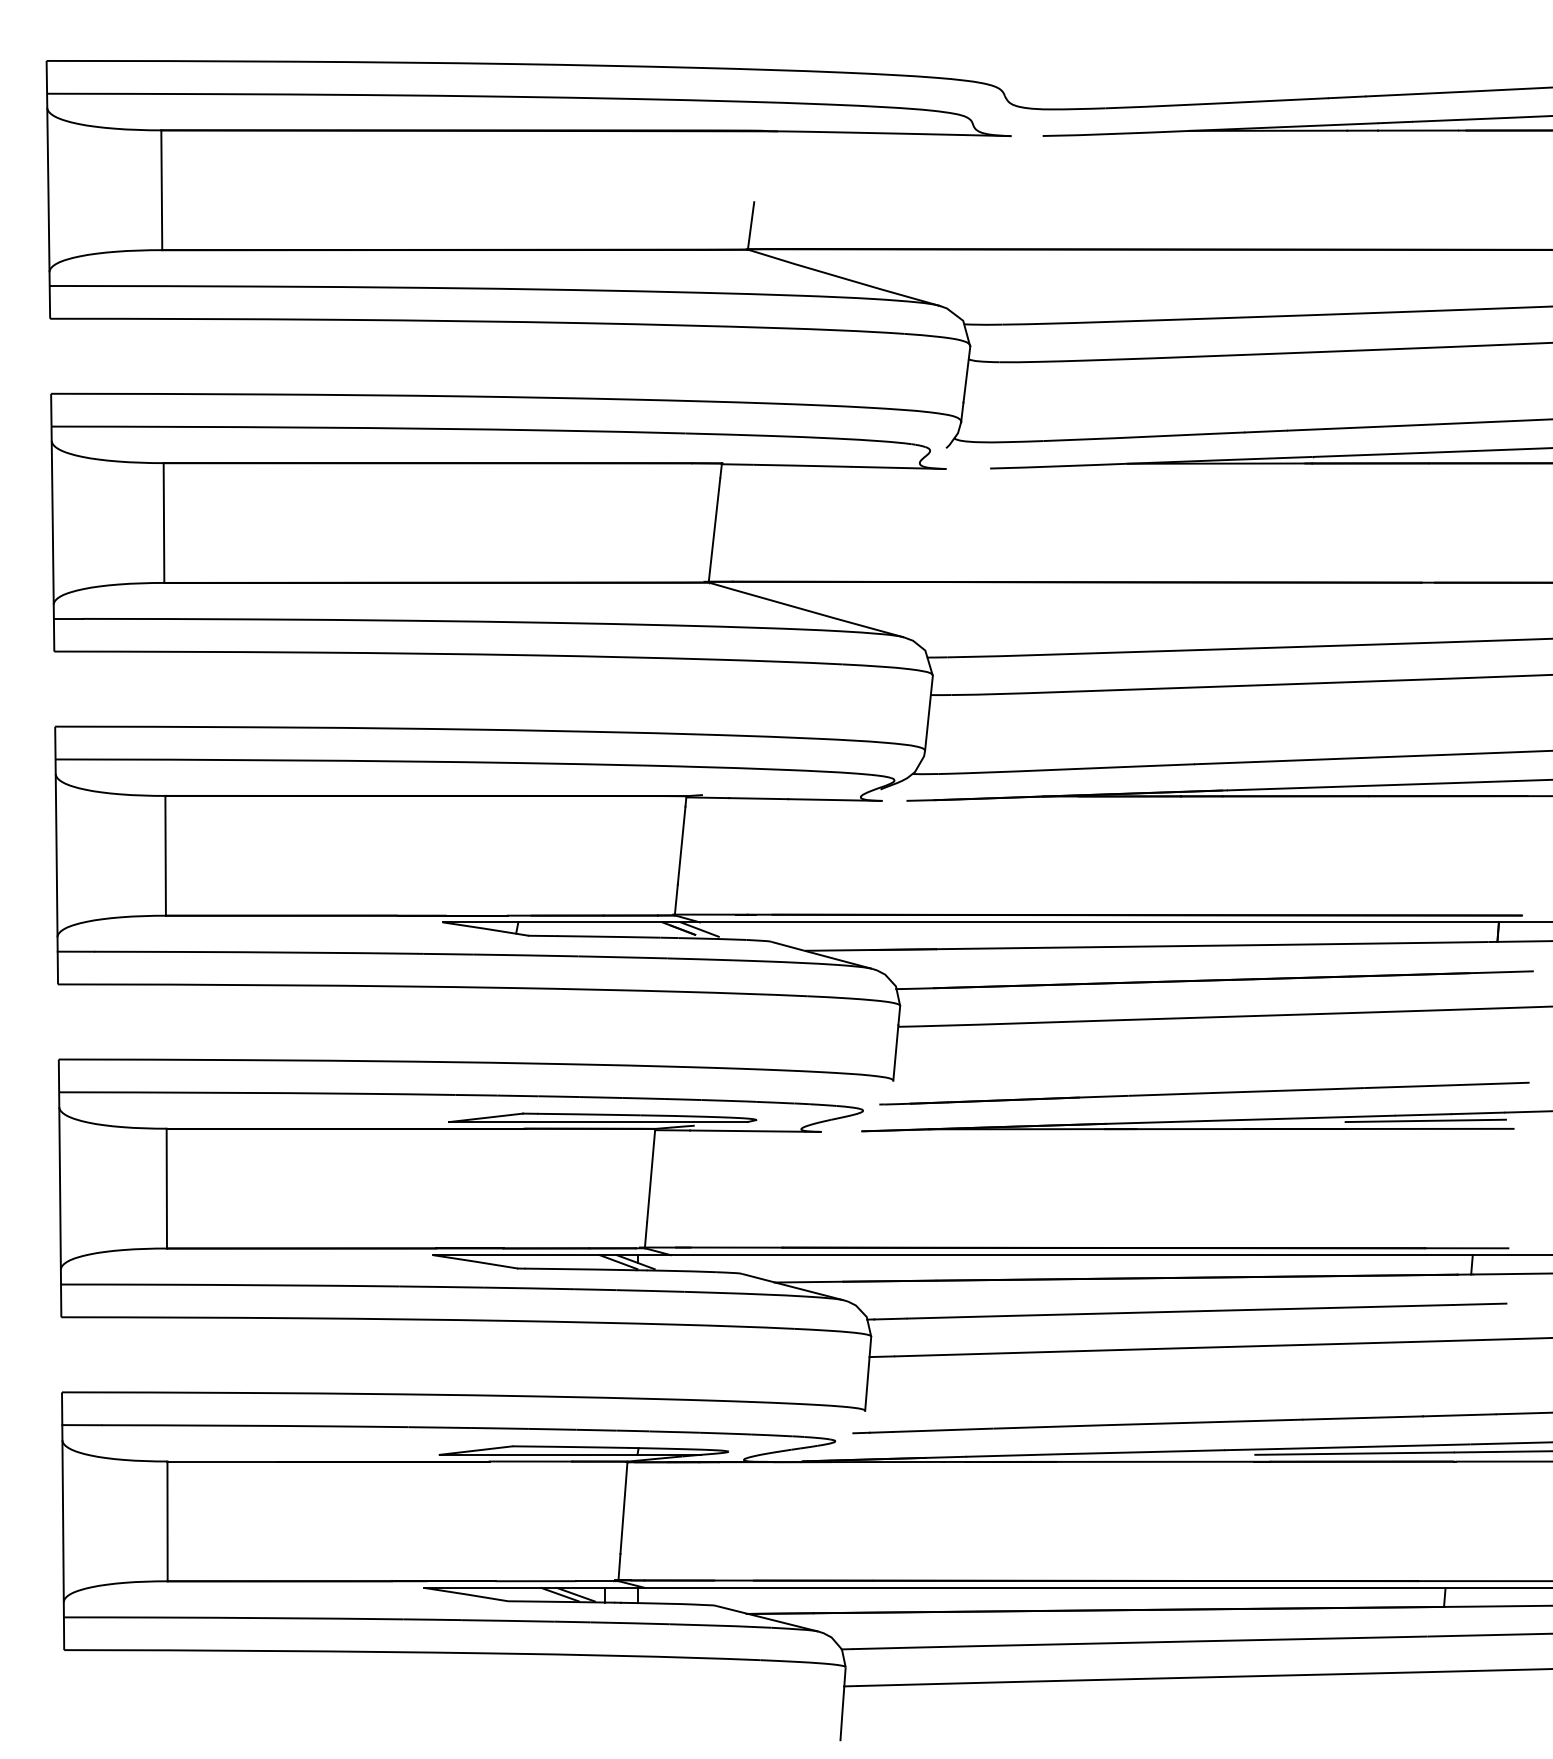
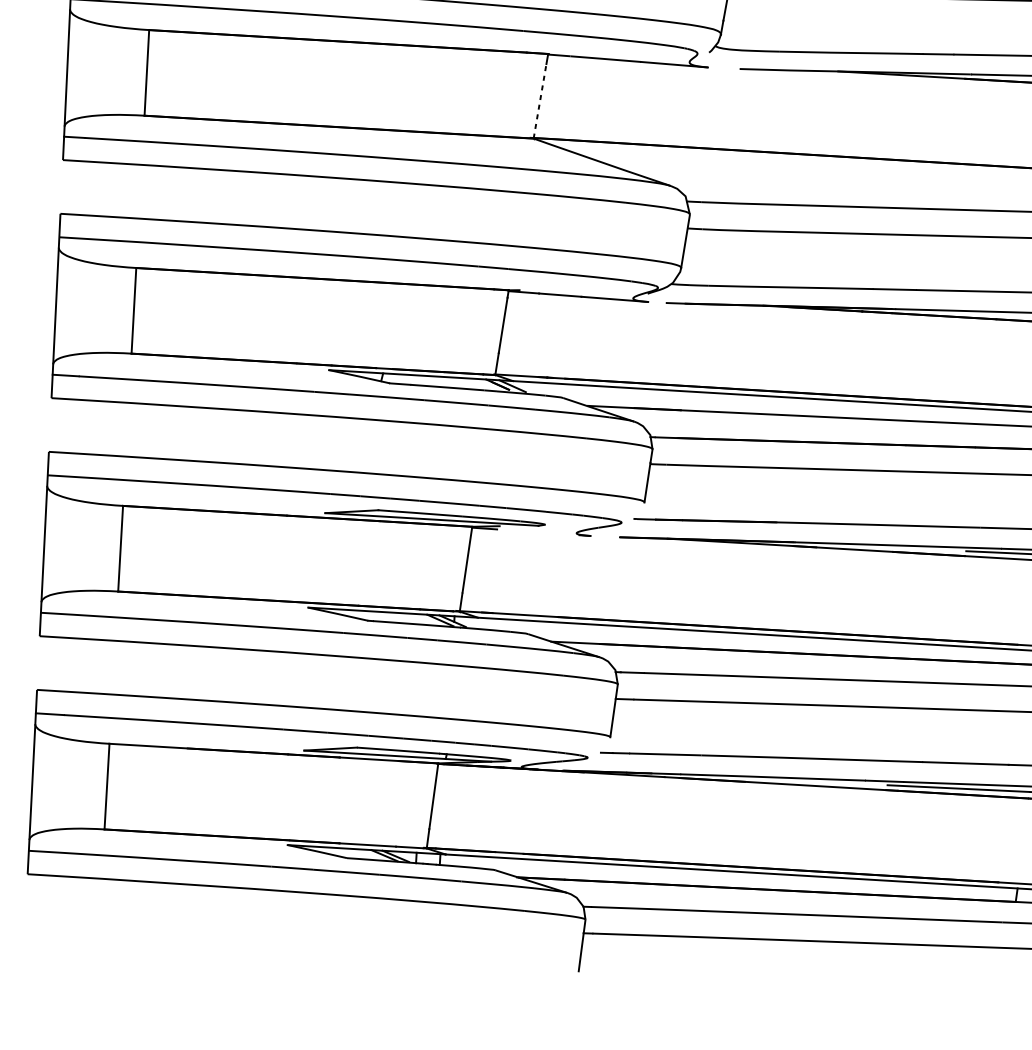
line: (714, 530) -> (540, 101), solid -> dashed
line: (747, 1130) -> (538, 531), removed

